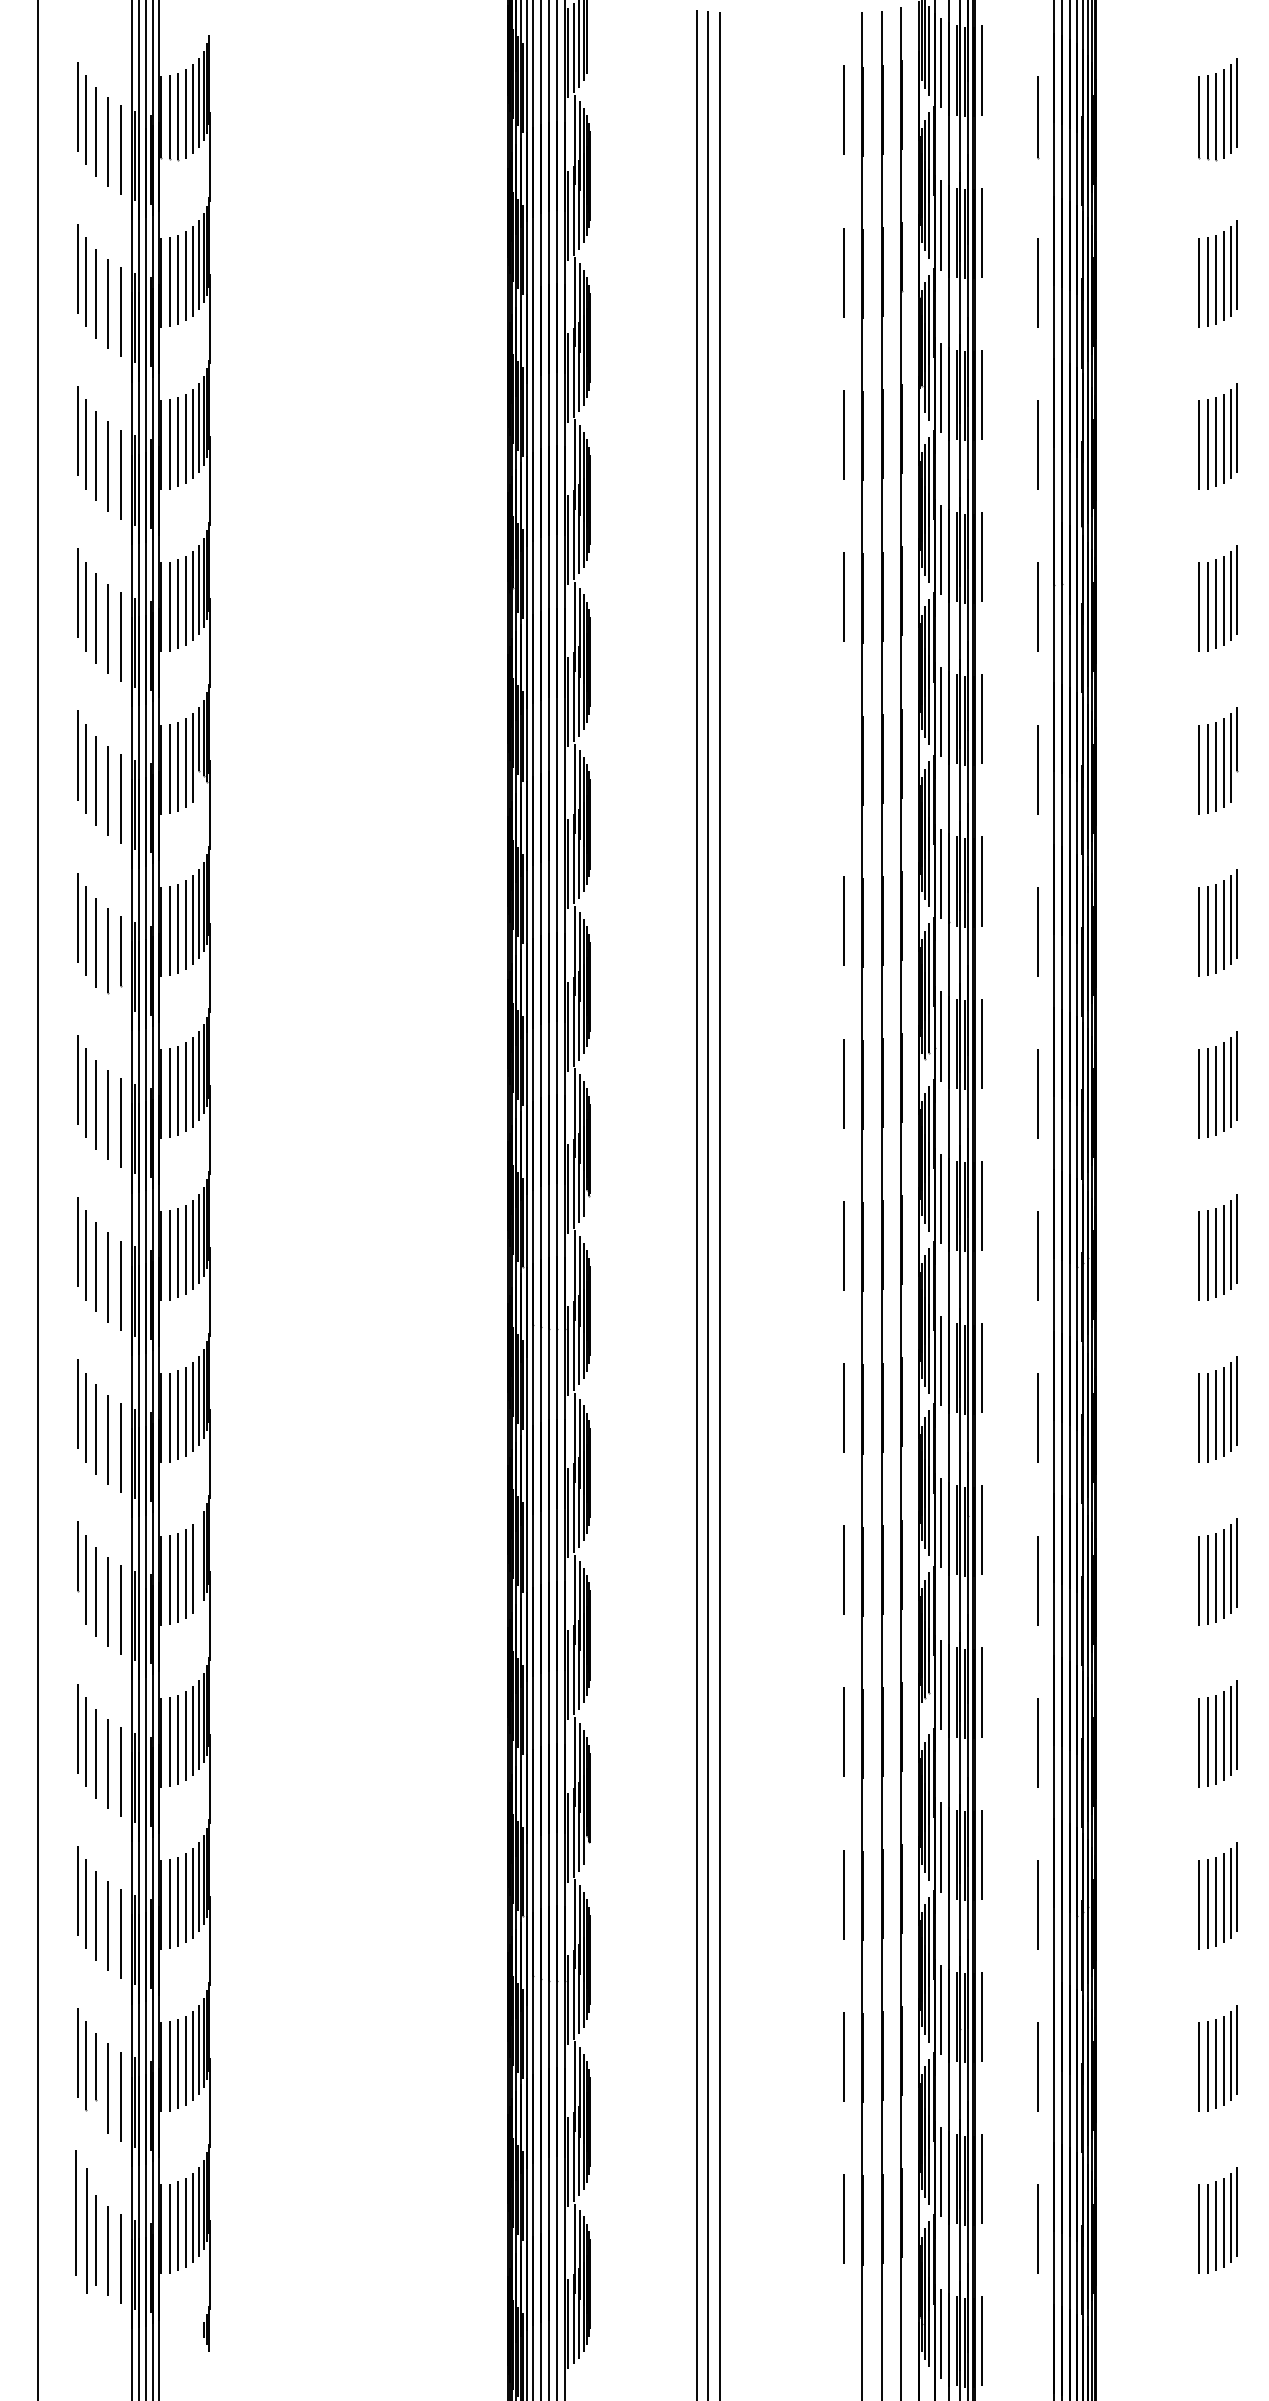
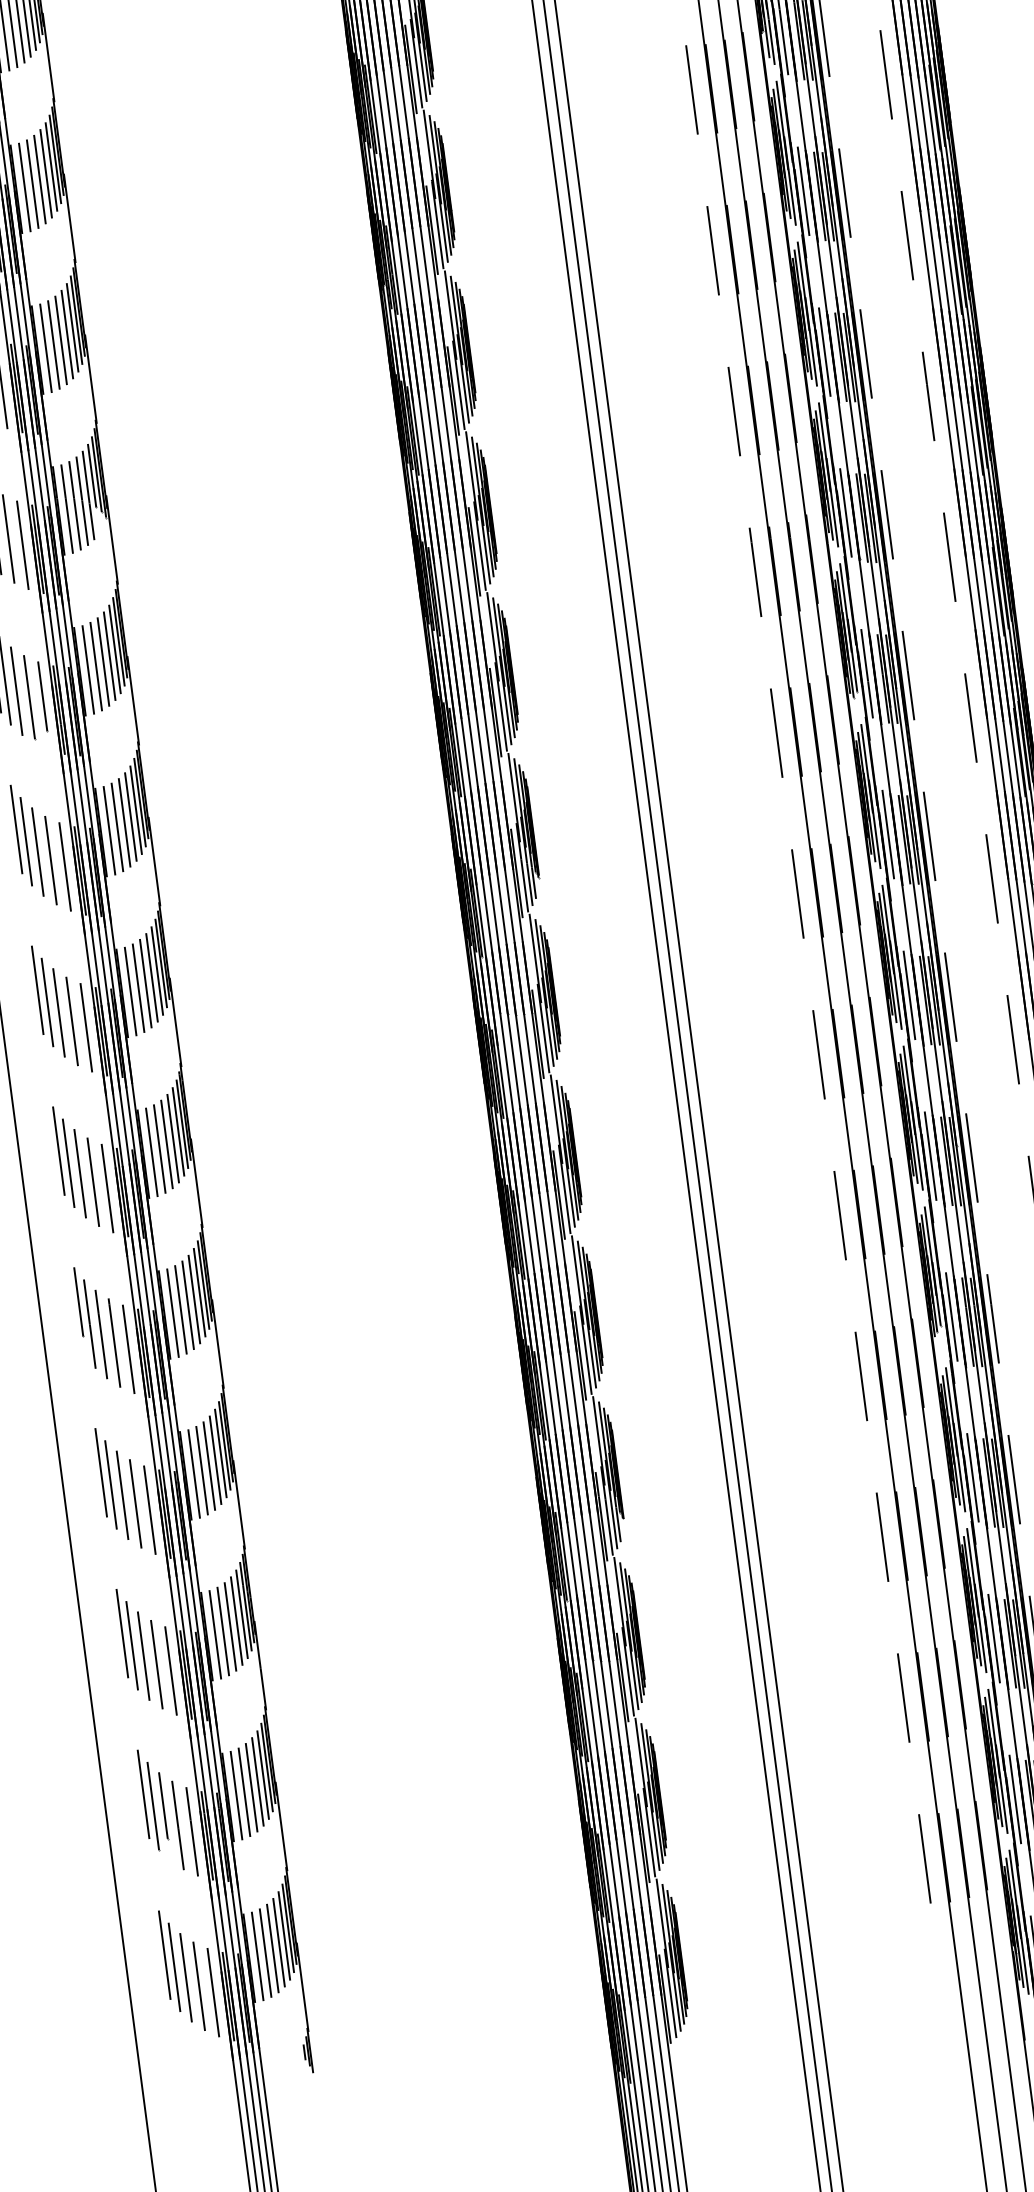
line: (843, 758) -> (733, 410), added
line: (198, 1562) -> (199, 1292), added
part: (81, 2221) -> (169, 1960), size x0.71

